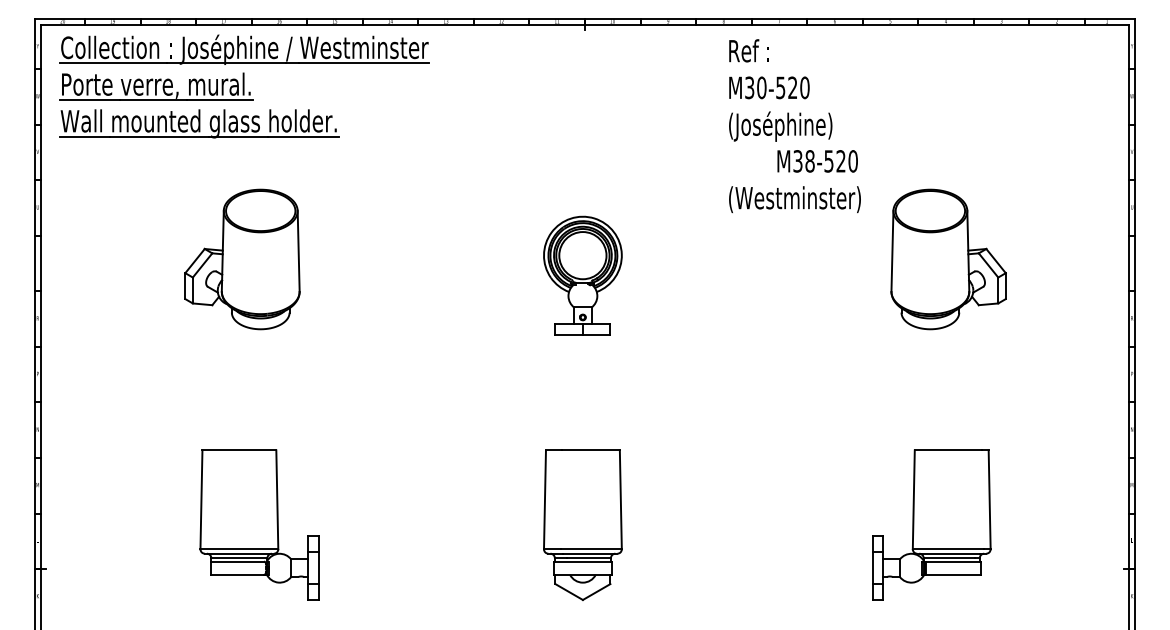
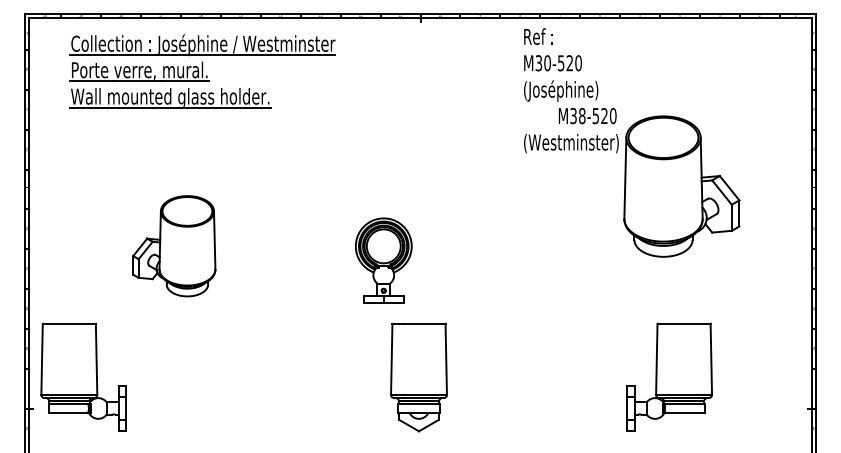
part: (244, 86) -> (203, 71), moved
part: (242, 259) -> (174, 246), moved
part: (948, 259) -> (681, 186), size x1.4
part: (582, 275) -> (383, 260), moved
part: (259, 524) -> (83, 377), moved

